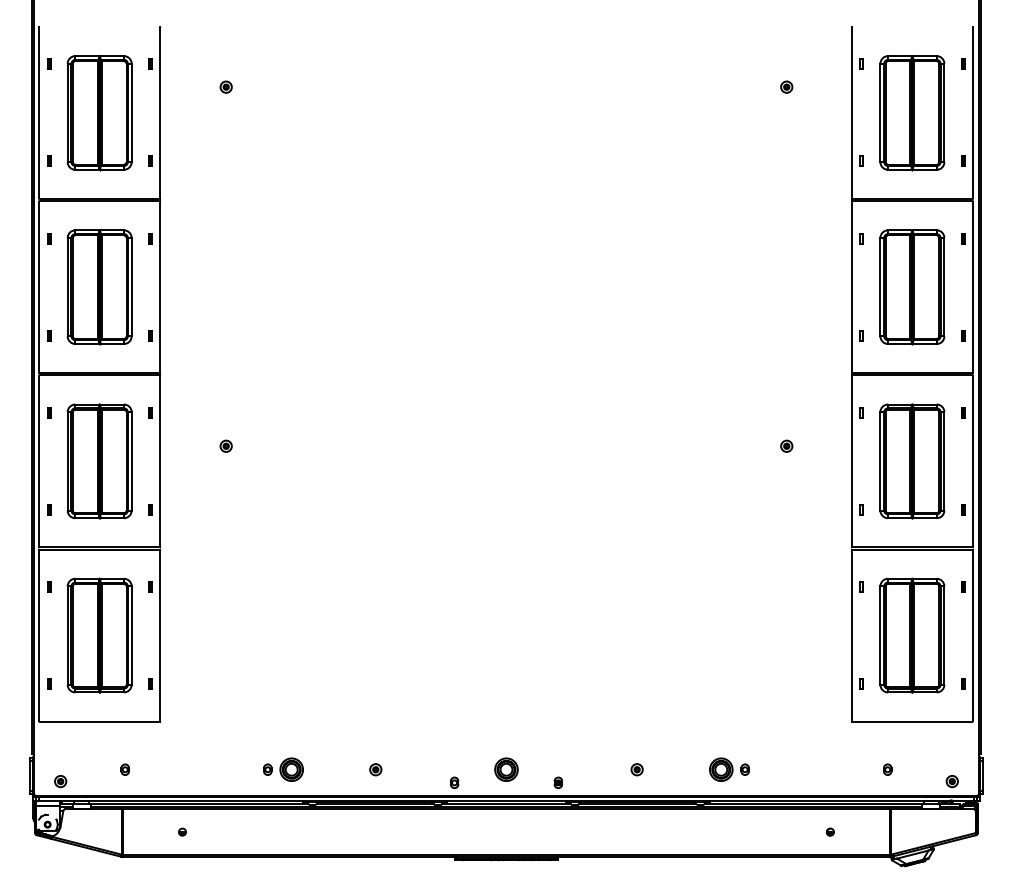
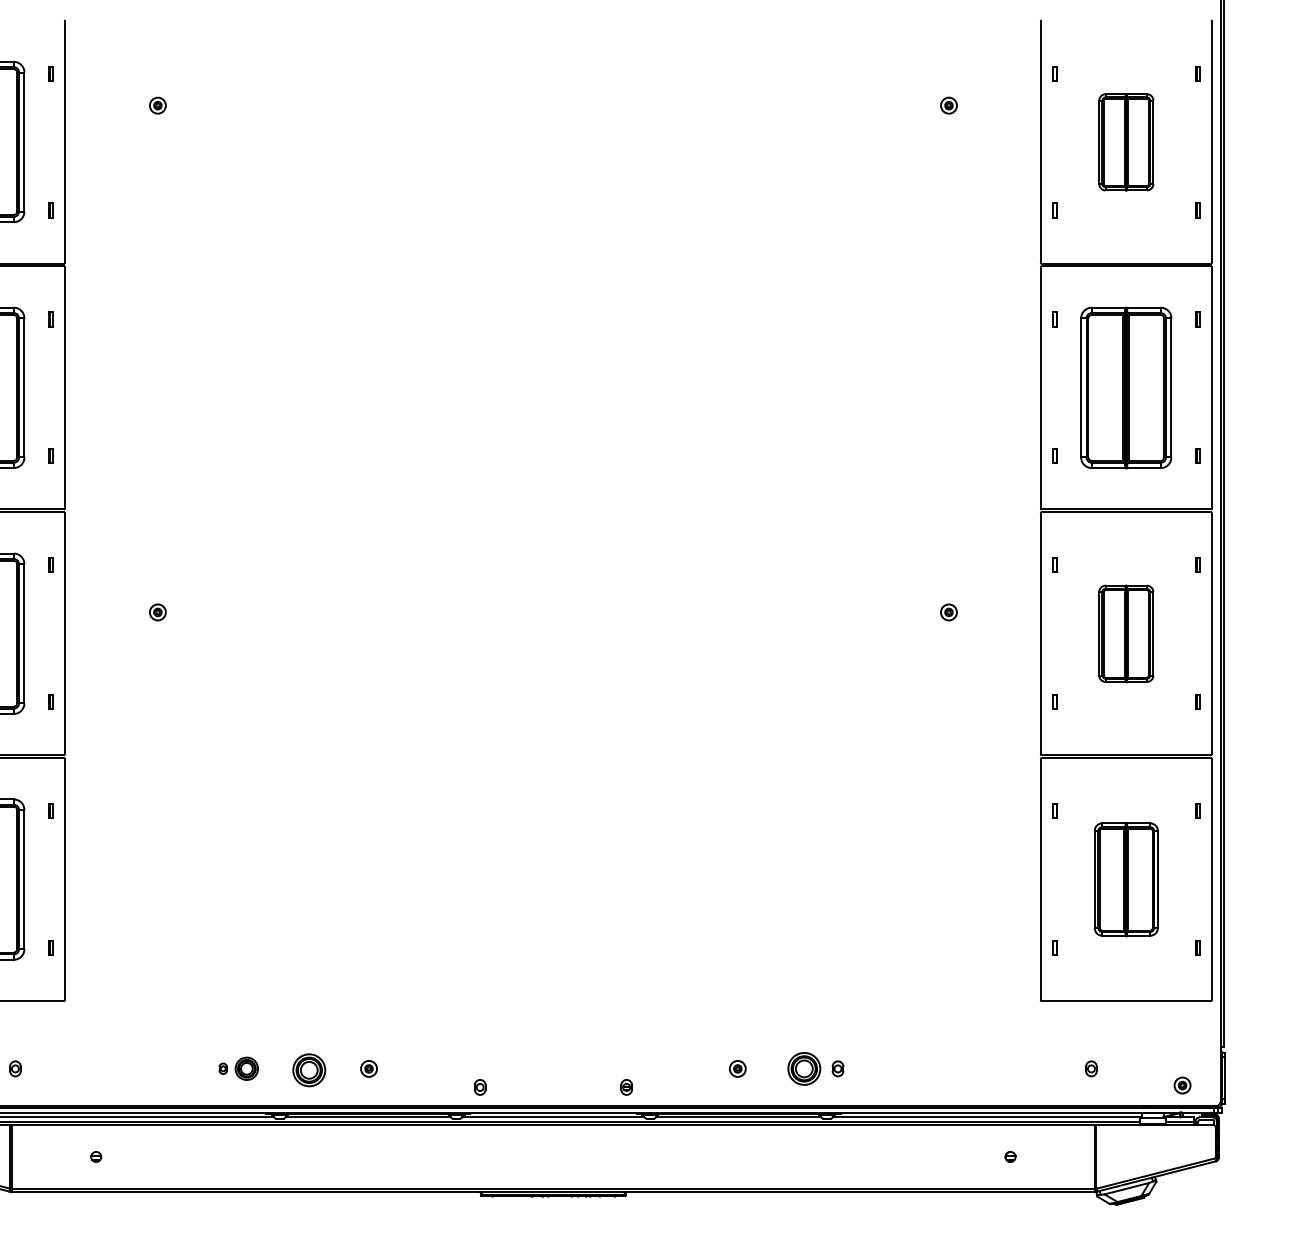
part: (912, 113) -> (1126, 142), size x0.6
part: (912, 461) -> (1126, 633), size x0.6
part: (912, 635) -> (1126, 879), size x0.7
part: (283, 769) -> (238, 1068), size x0.7
part: (506, 769) -> (309, 1069), moved
part: (729, 769) -> (815, 1068), moved

